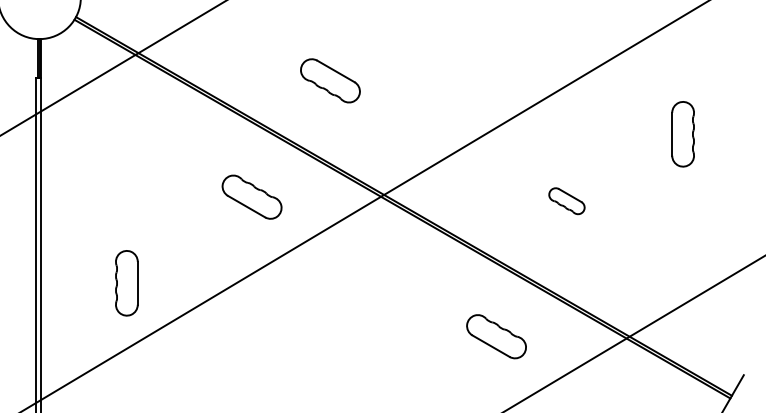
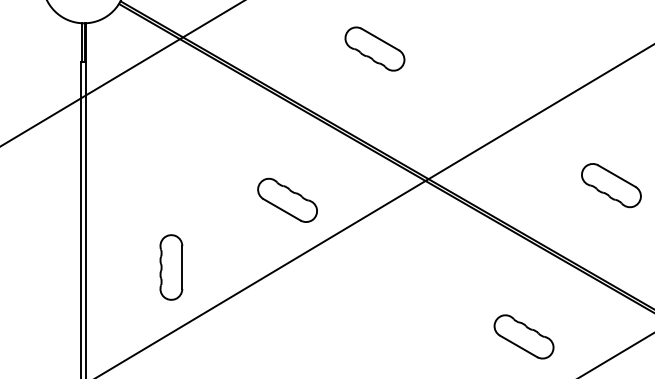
part: (330, 80) -> (375, 48), moved
part: (251, 196) -> (287, 199), moved
part: (566, 200) -> (611, 184), size x1.67
part: (496, 336) -> (524, 336), moved

